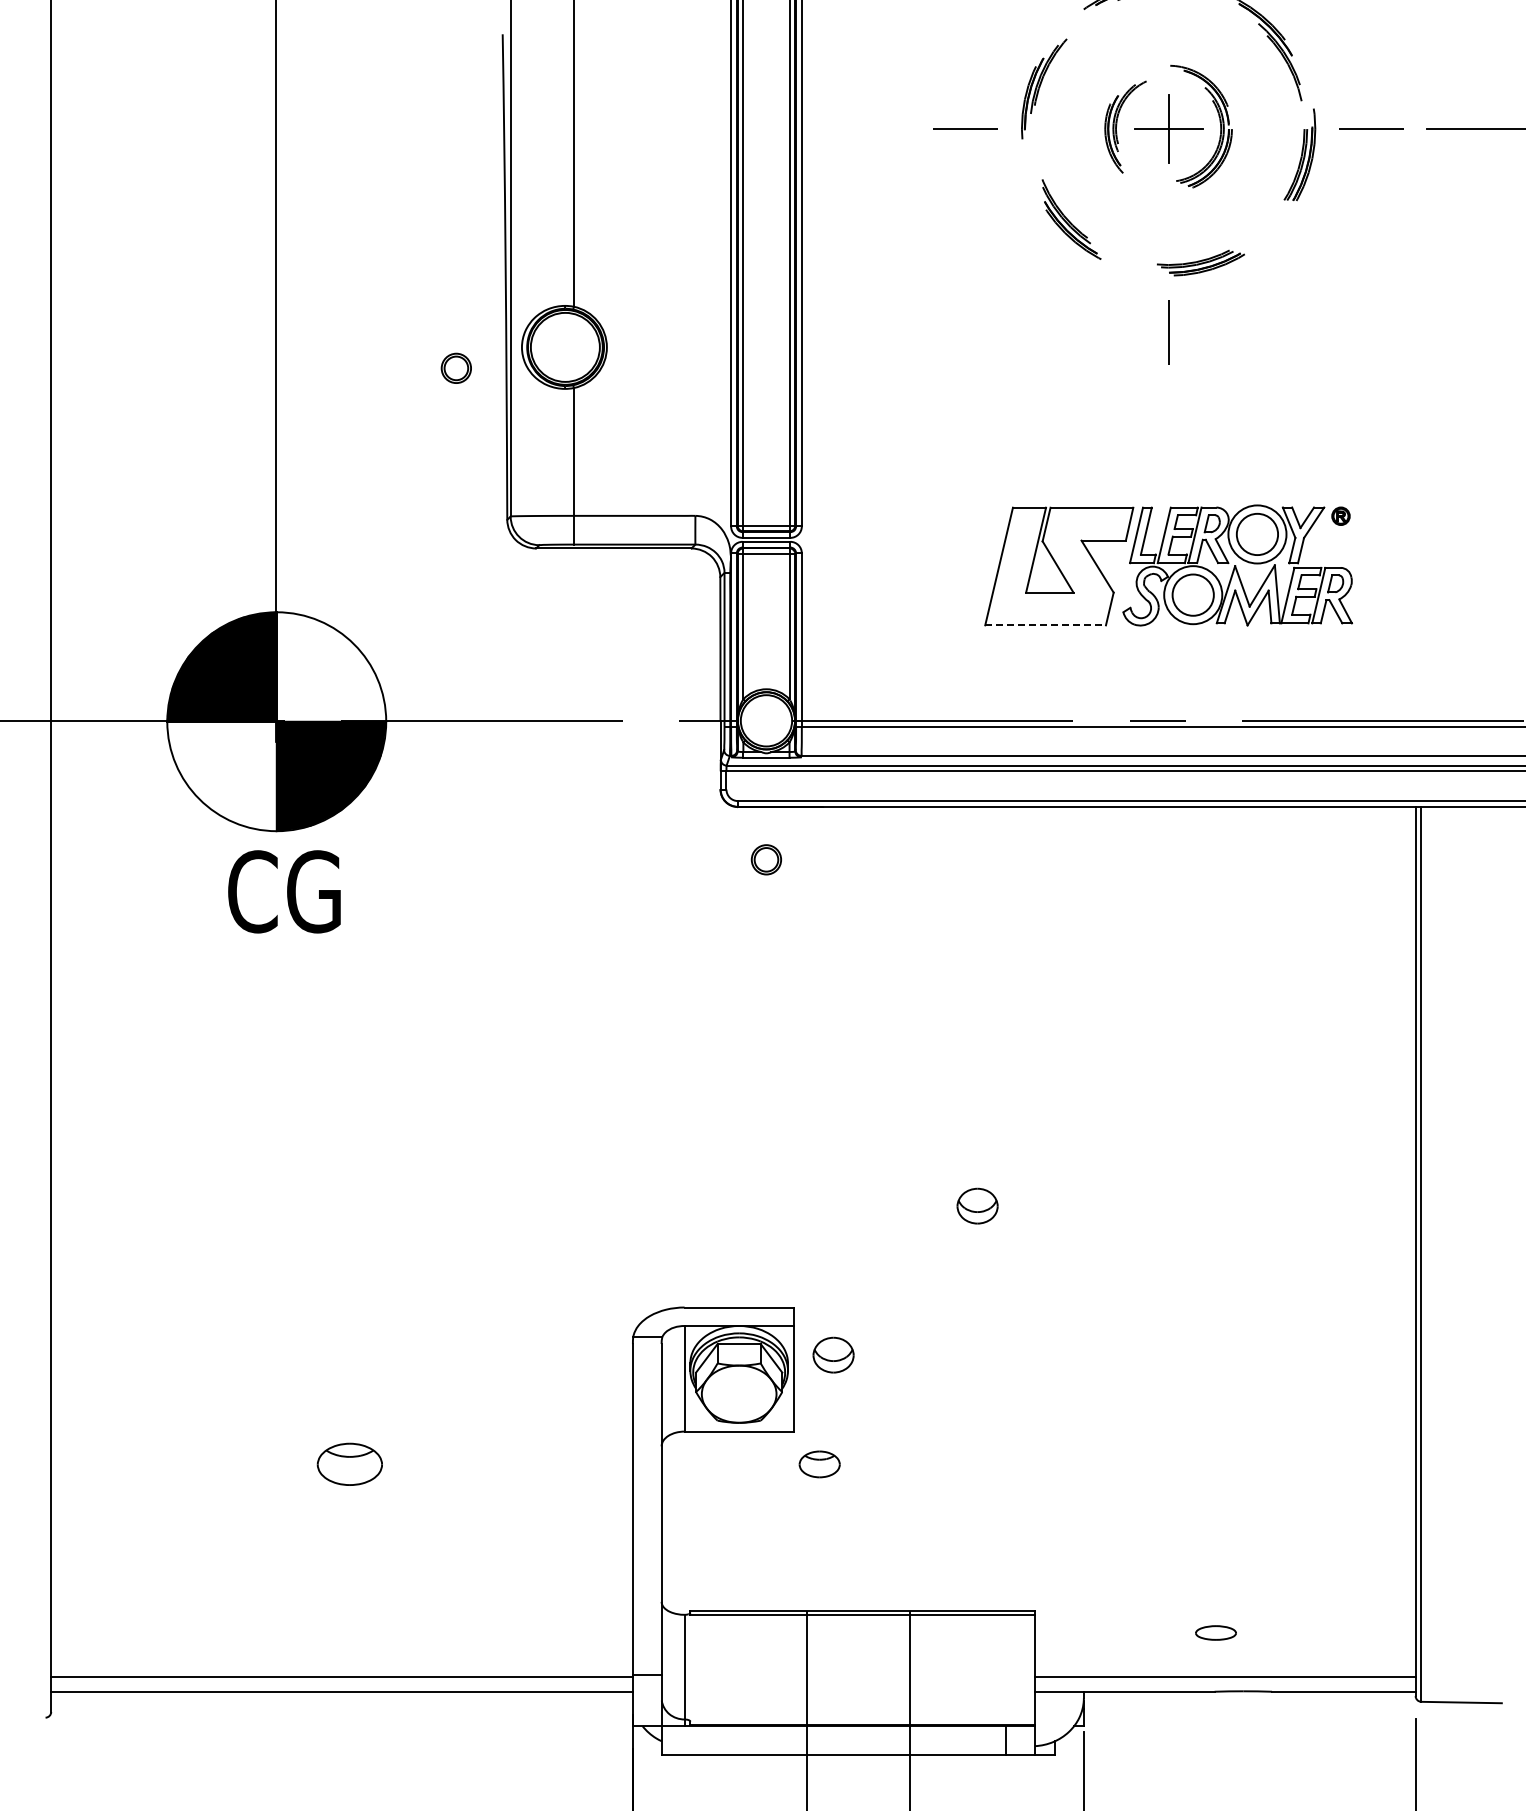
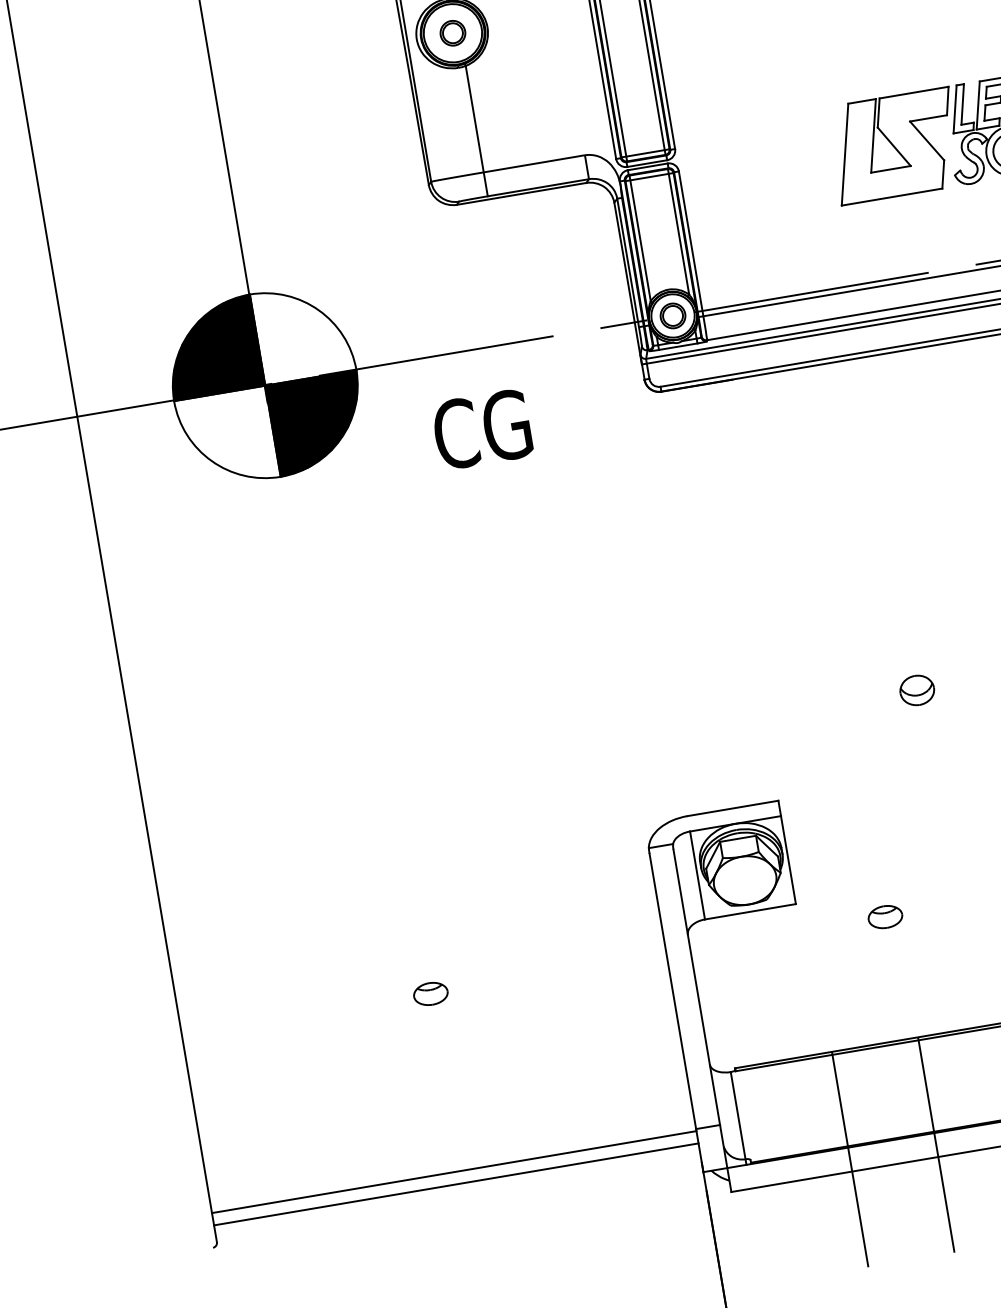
part: (455, 367) -> (452, 32), moved
line: (1046, 625) -> (892, 197), dashed -> solid
part: (765, 859) -> (672, 315), moved
text: (284, 891) -> (482, 429), moved
part: (833, 1354) -> (818, 834), removed
part: (349, 1464) -> (430, 994), size x0.62
part: (819, 1464) -> (885, 917), moved

